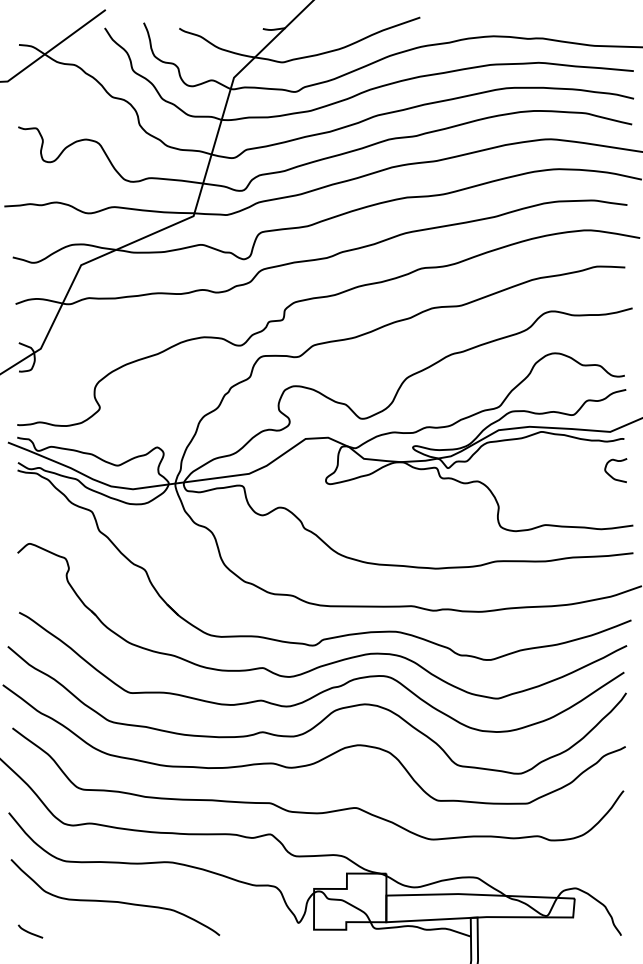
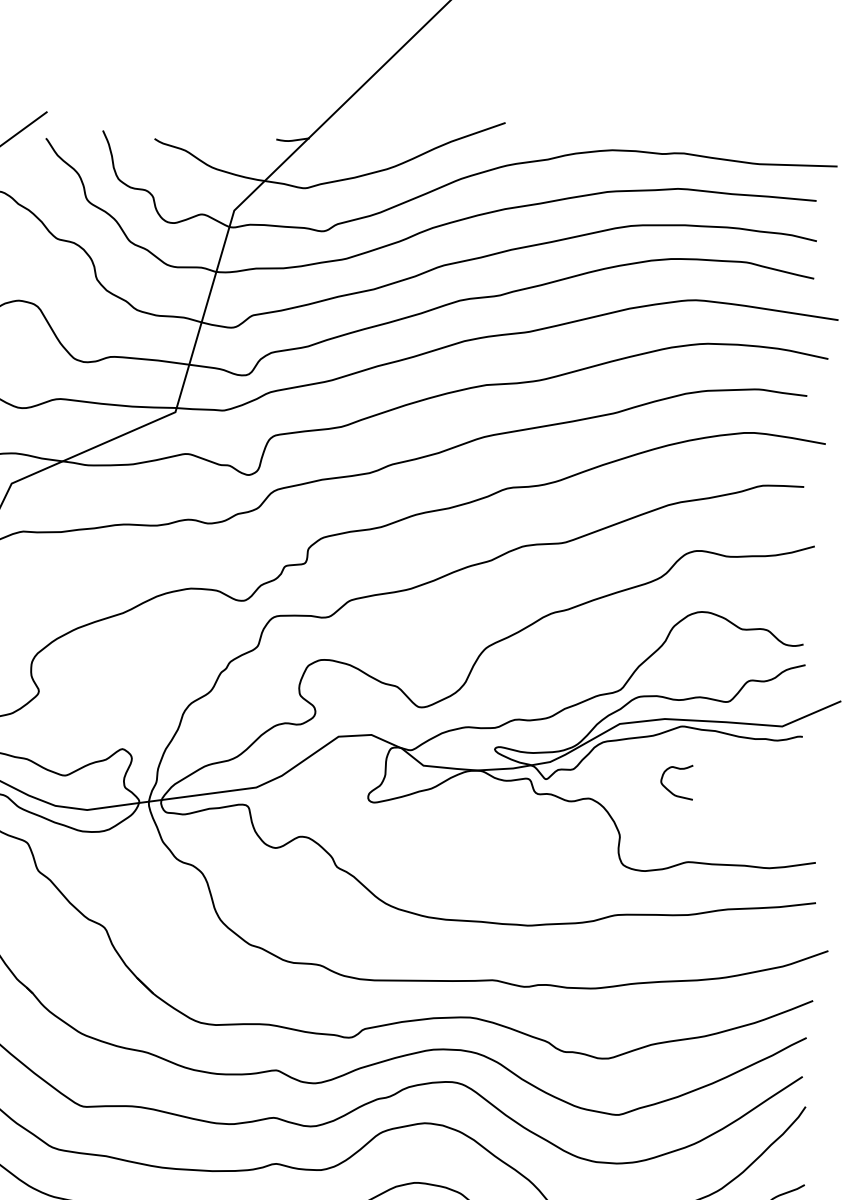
curve: (610, 474) -> (669, 788), moved

